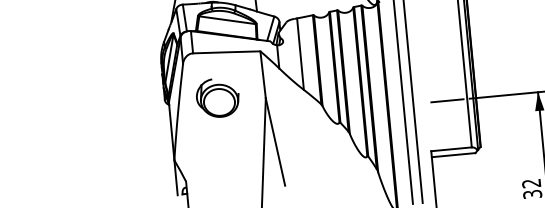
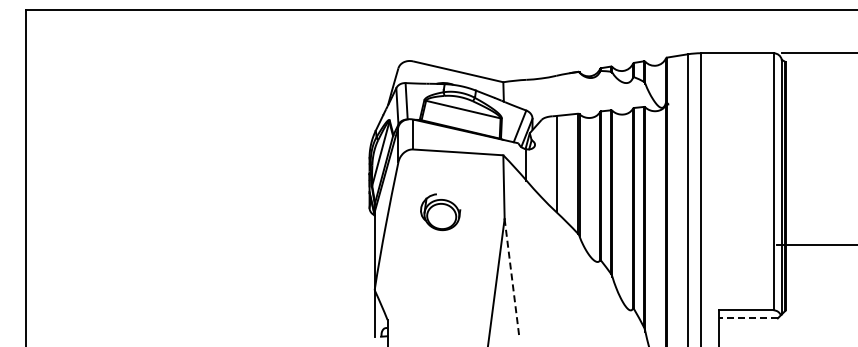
part: (217, 97) -> (440, 211), size x0.7
line: (447, 101) -> (746, 245), removed
line: (275, 142) -> (512, 278), solid -> dashed
line: (452, 155) -> (747, 318), solid -> dashed

